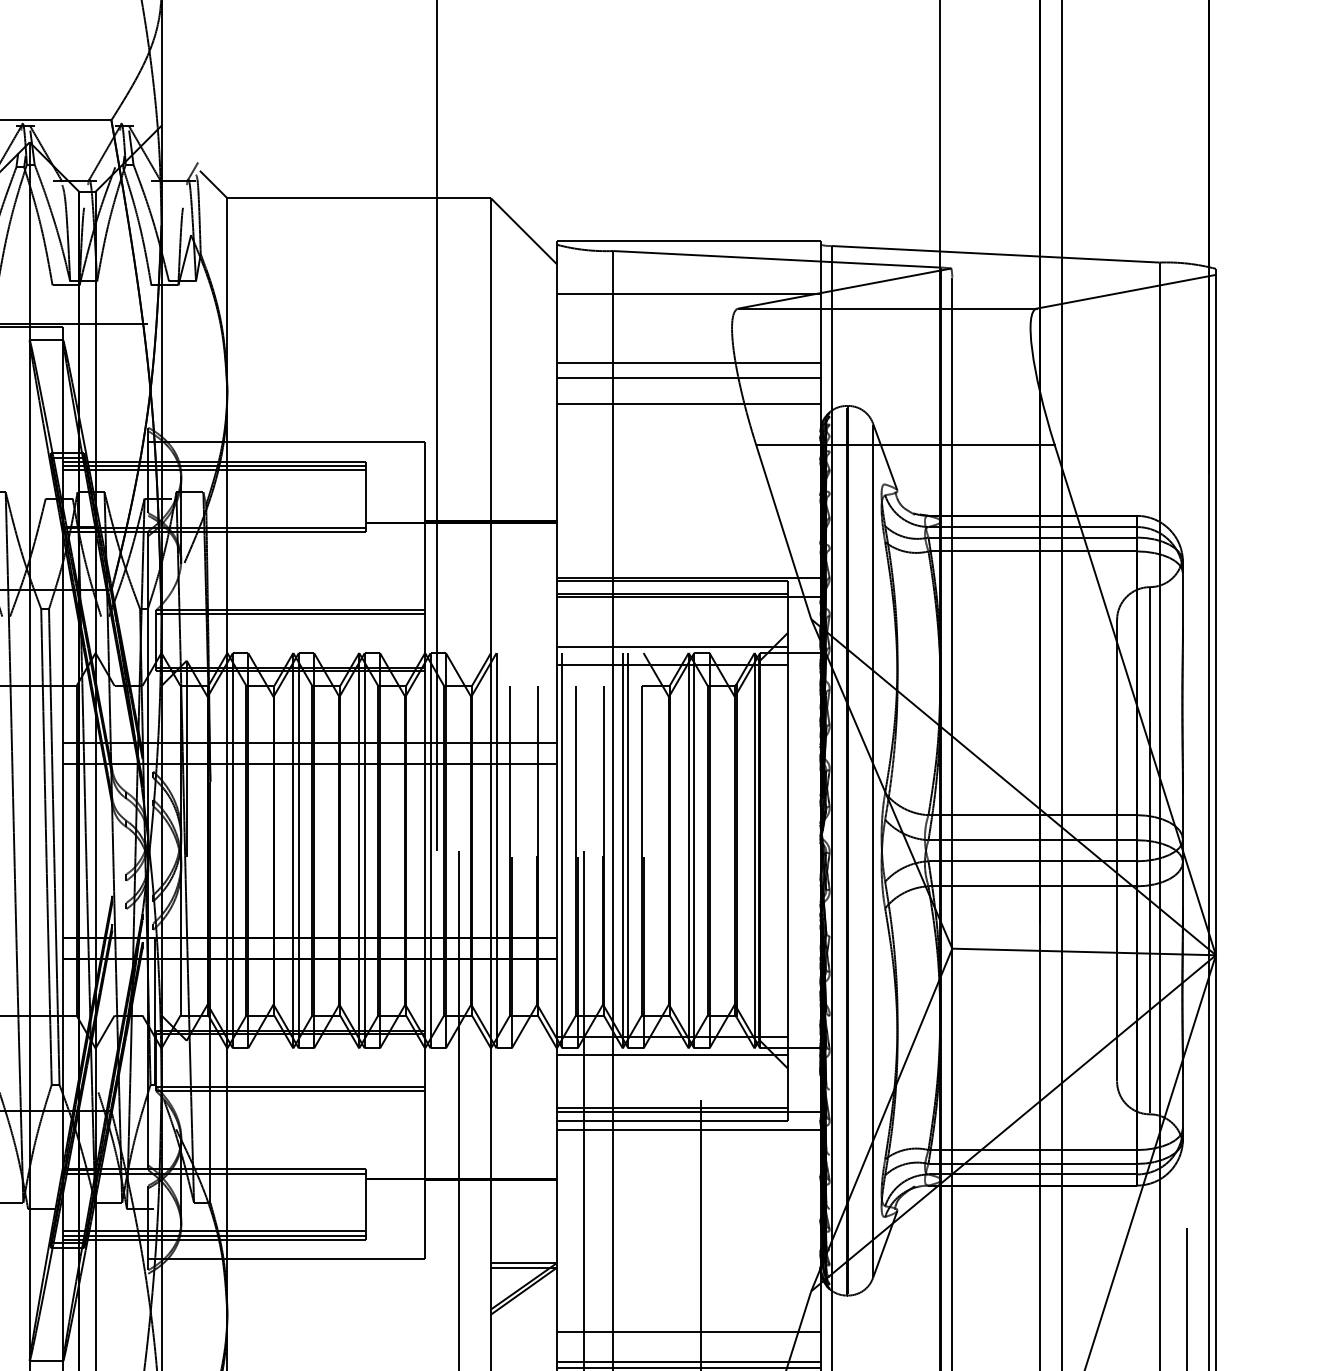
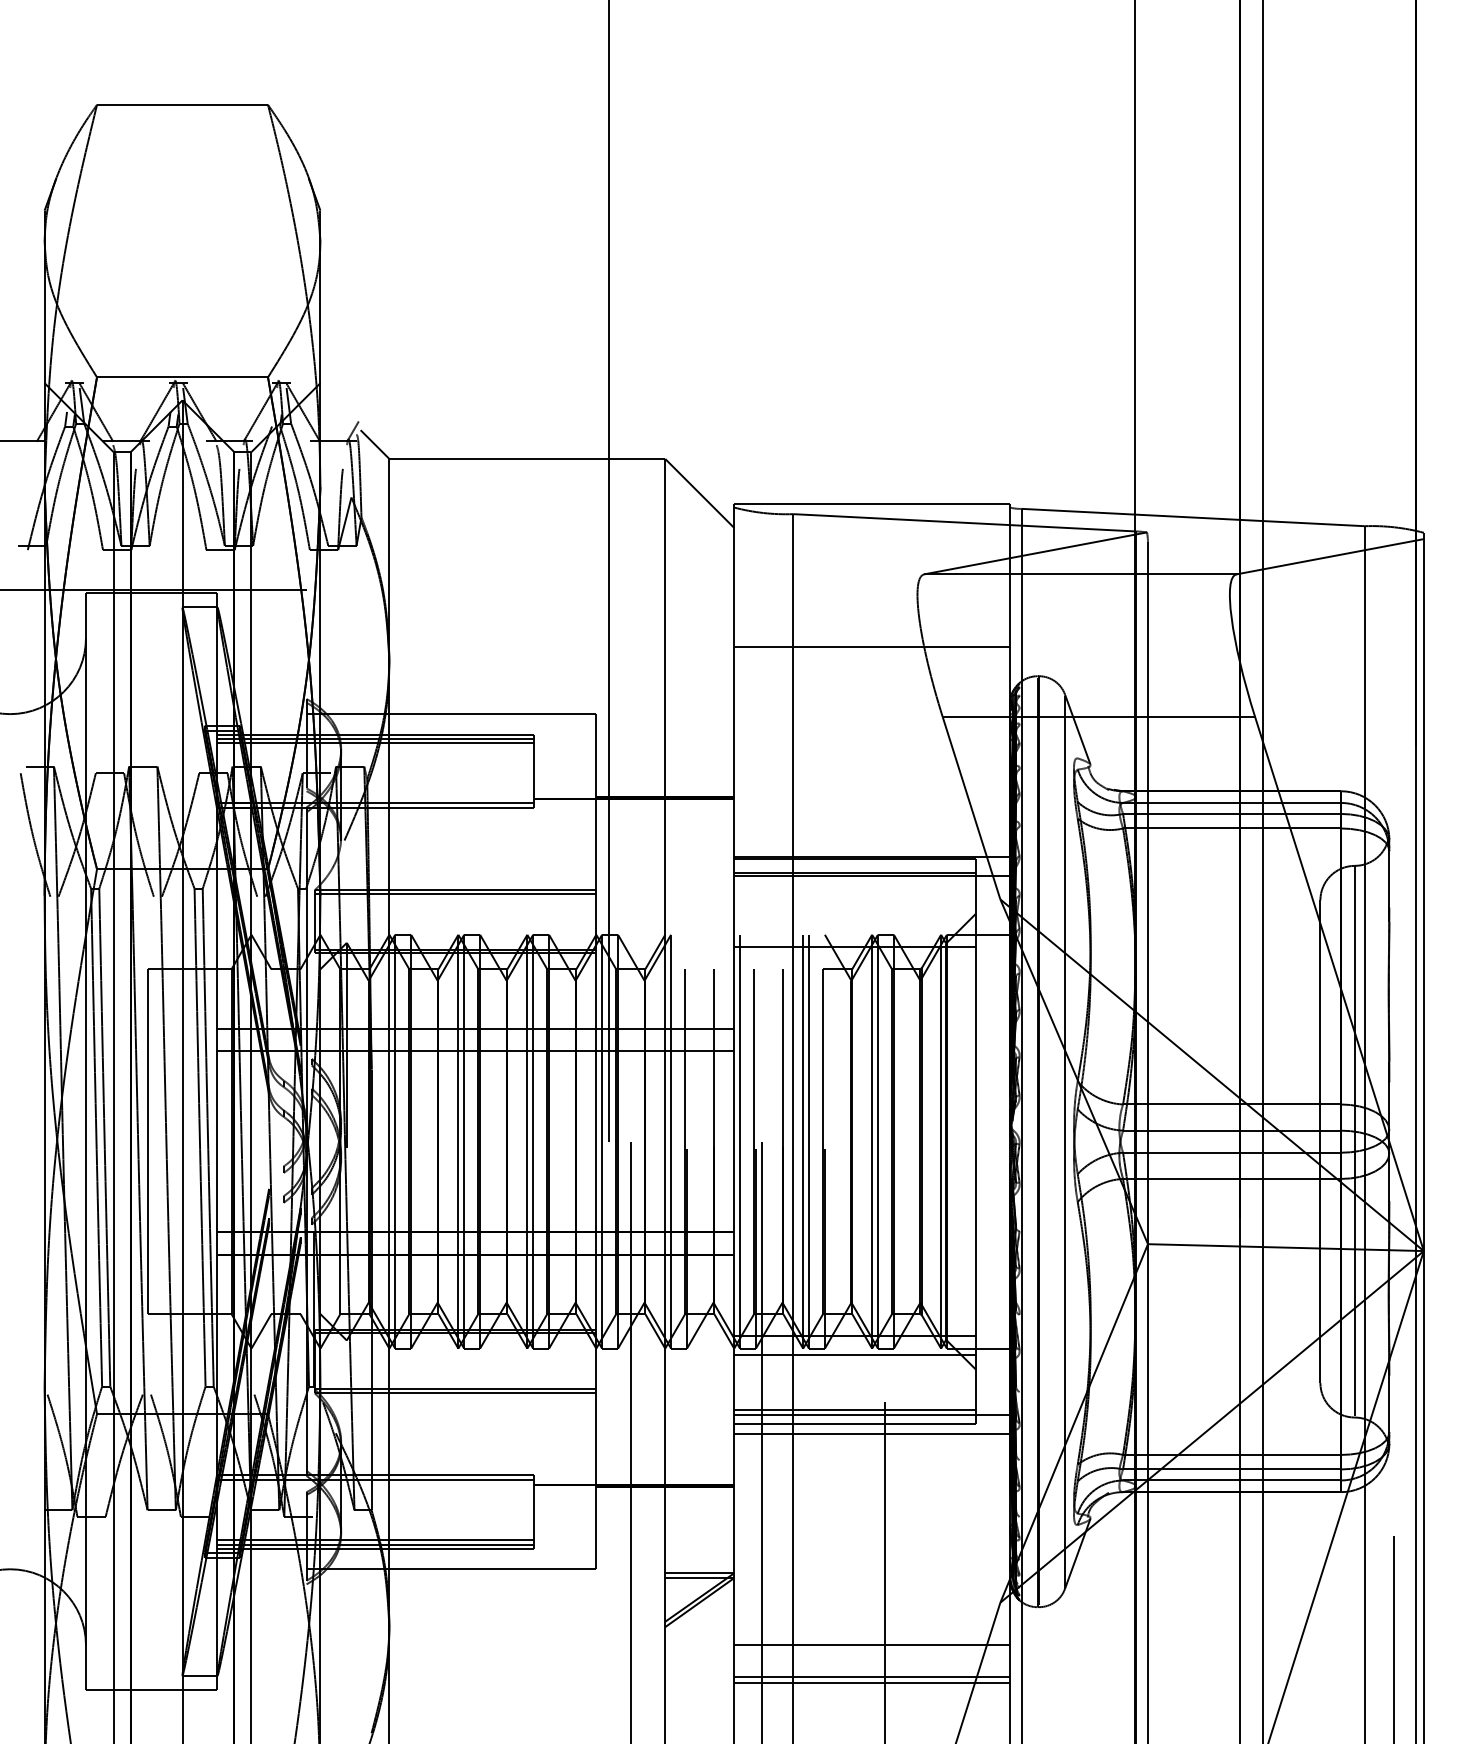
line: (689, 294) -> (872, 559), removed
line: (689, 363) -> (872, 631), removed
line: (689, 404) -> (872, 674), removed
line: (671, 647) -> (854, 928), removed

